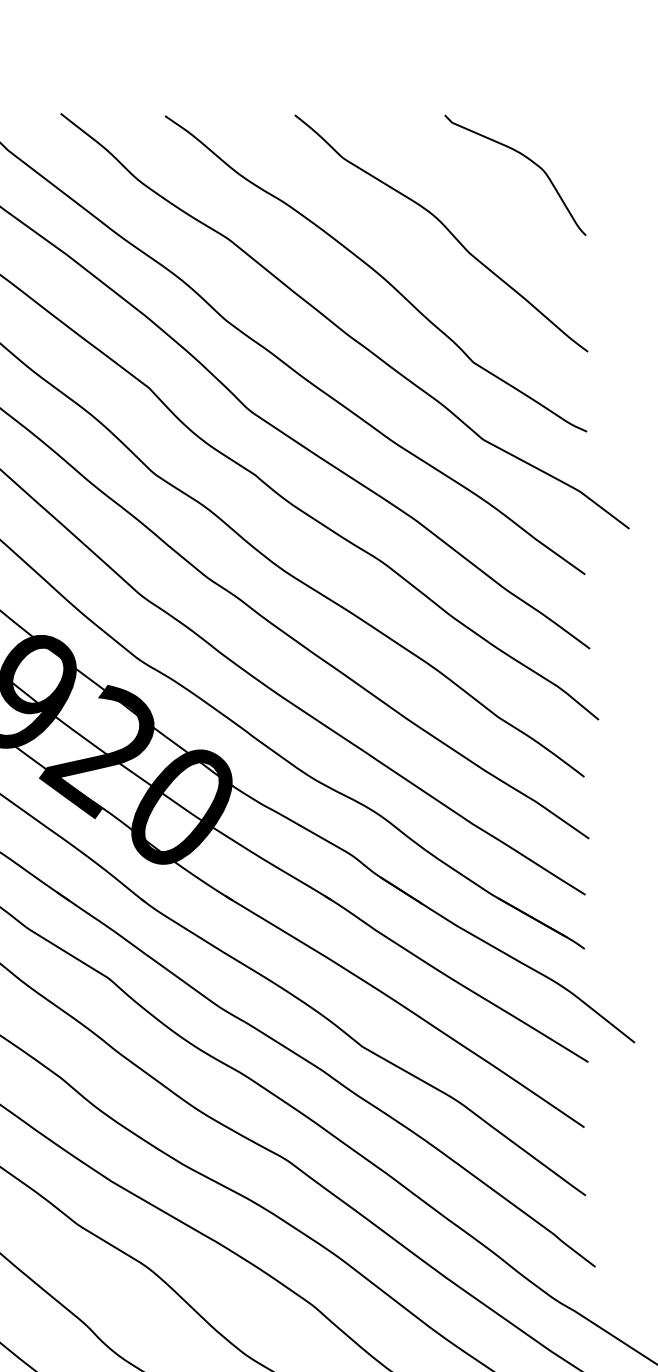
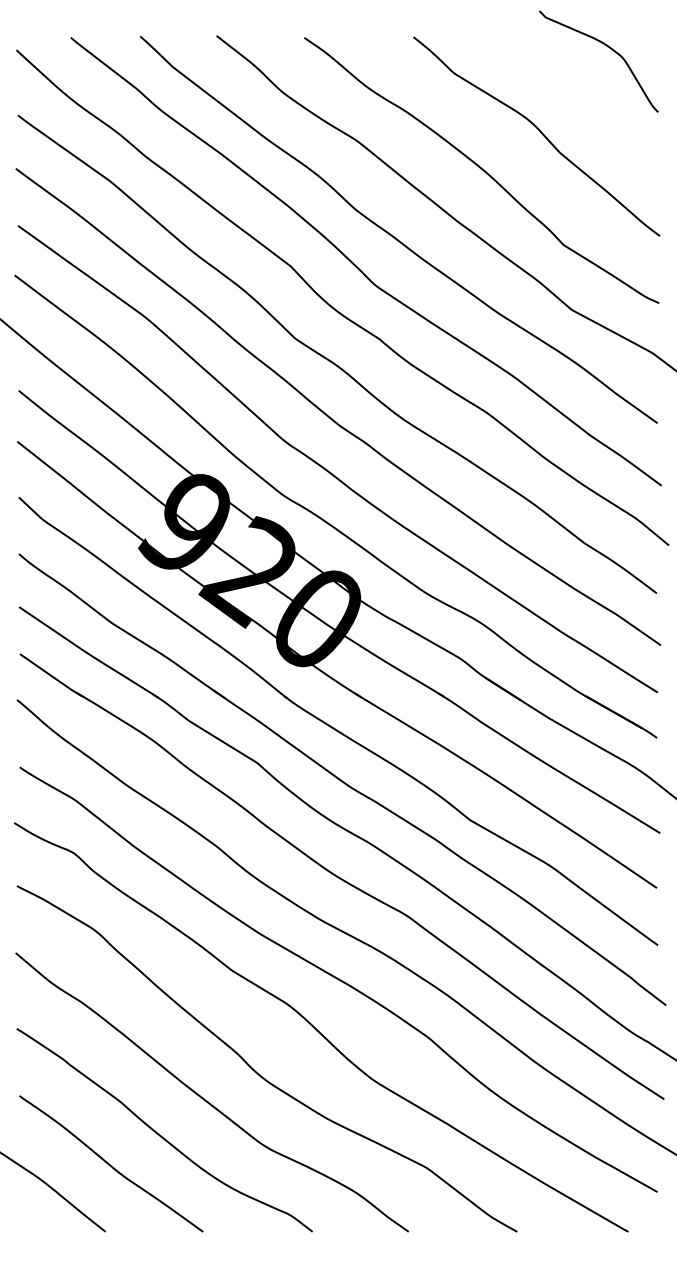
curve: (525, 158) -> (607, 47), moved

